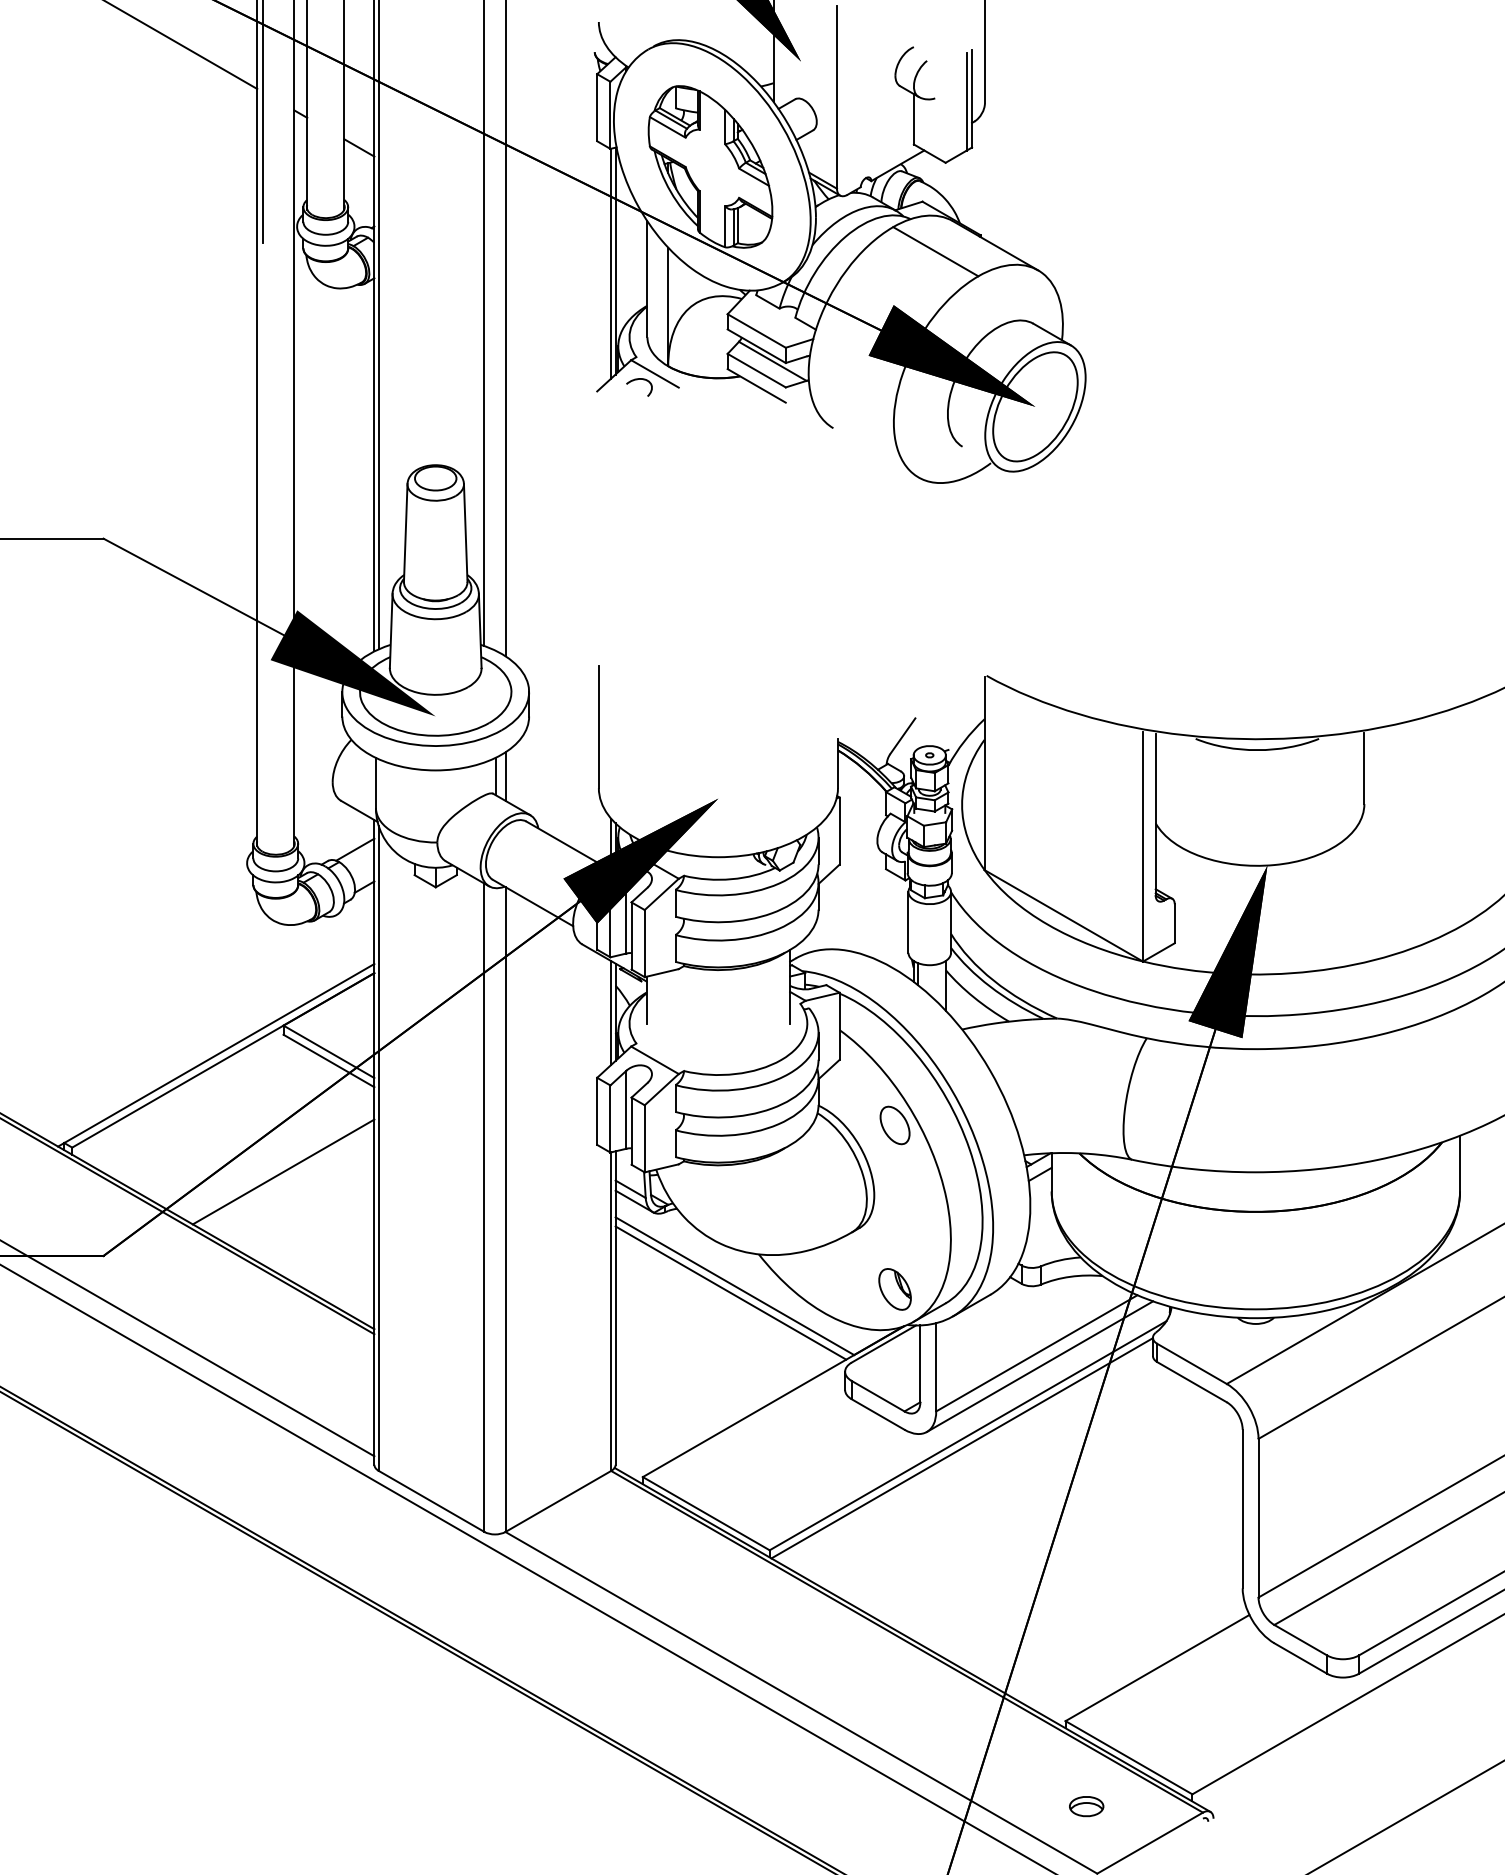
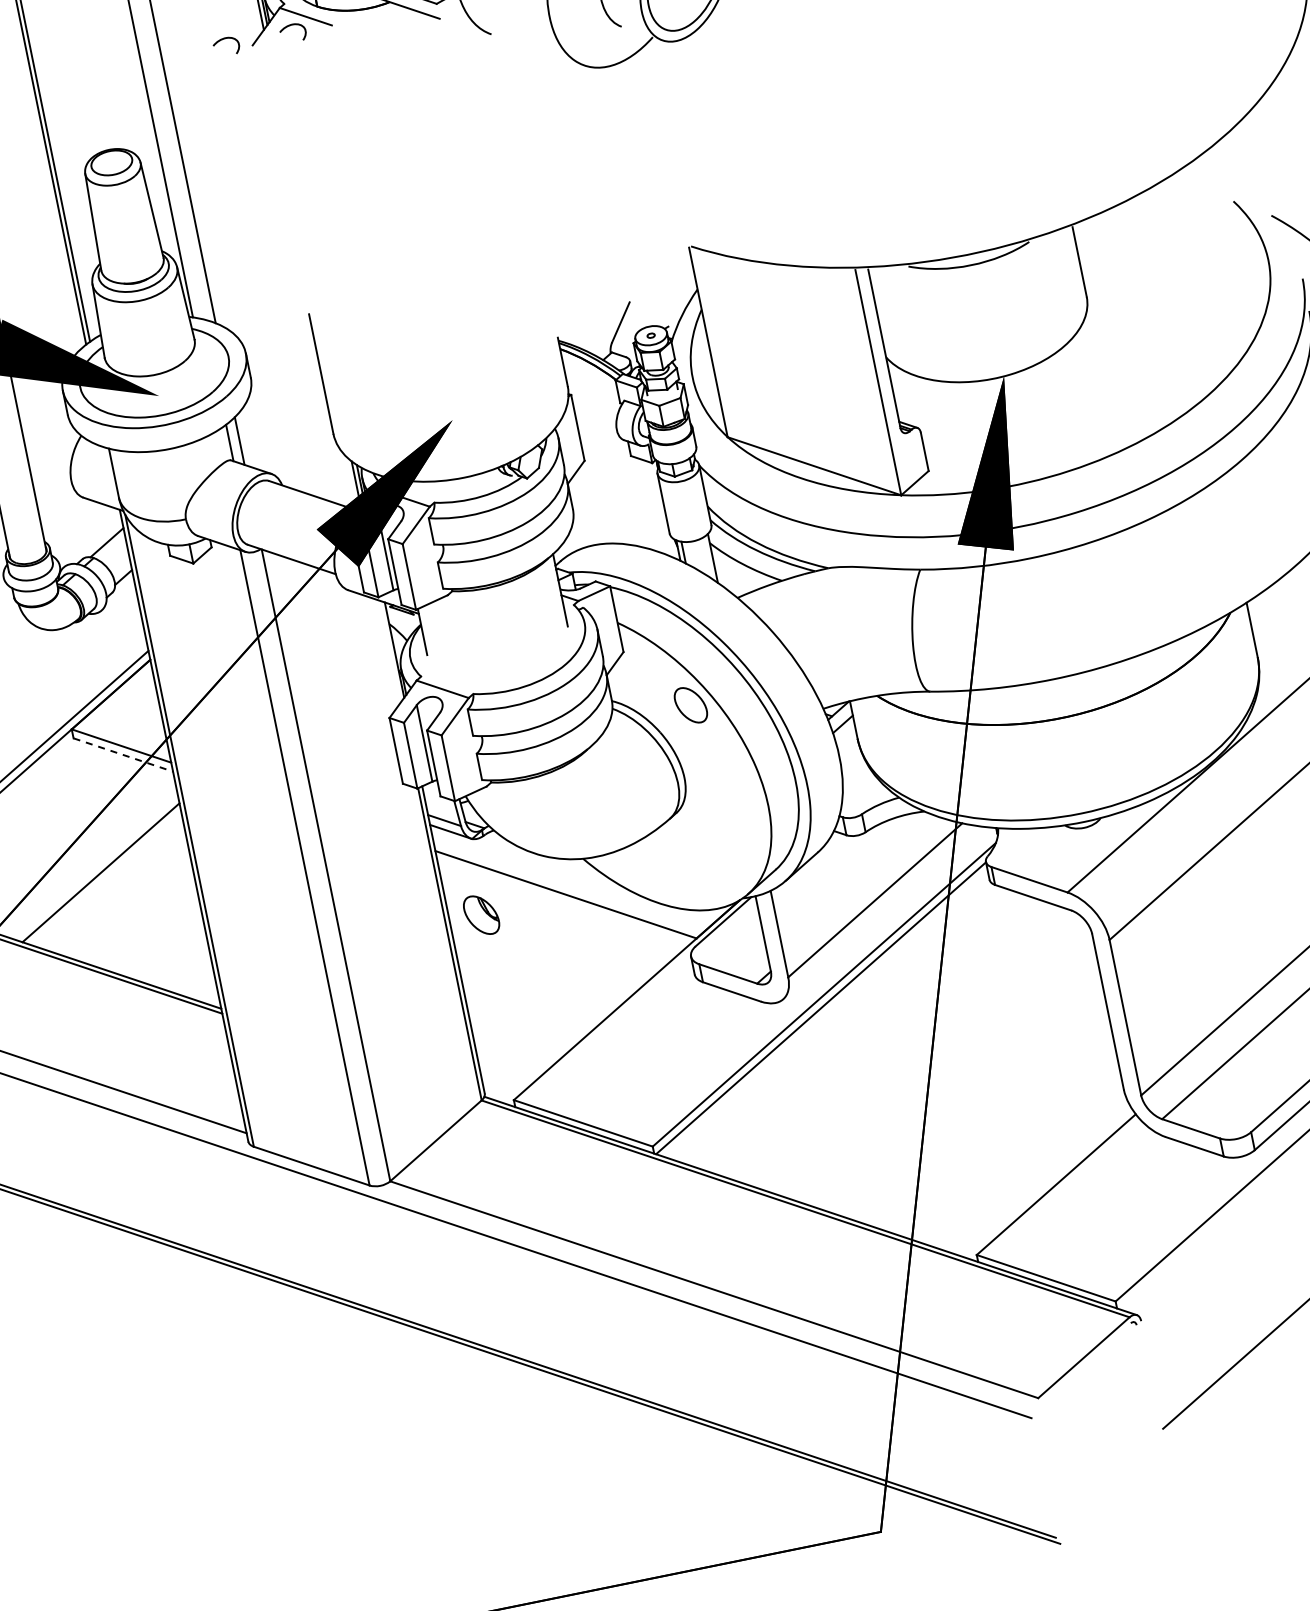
curve: (569, 380) -> (223, 40), added
line: (611, 1012) -> (390, 651), removed
line: (329, 1061) -> (123, 755), solid -> dashed
part: (894, 1289) -> (481, 915), moved
line: (730, 1292) -> (562, 901), removed
line: (1039, 1366) -> (880, 912), removed
part: (1086, 1806) -> (1014, 1334), removed

